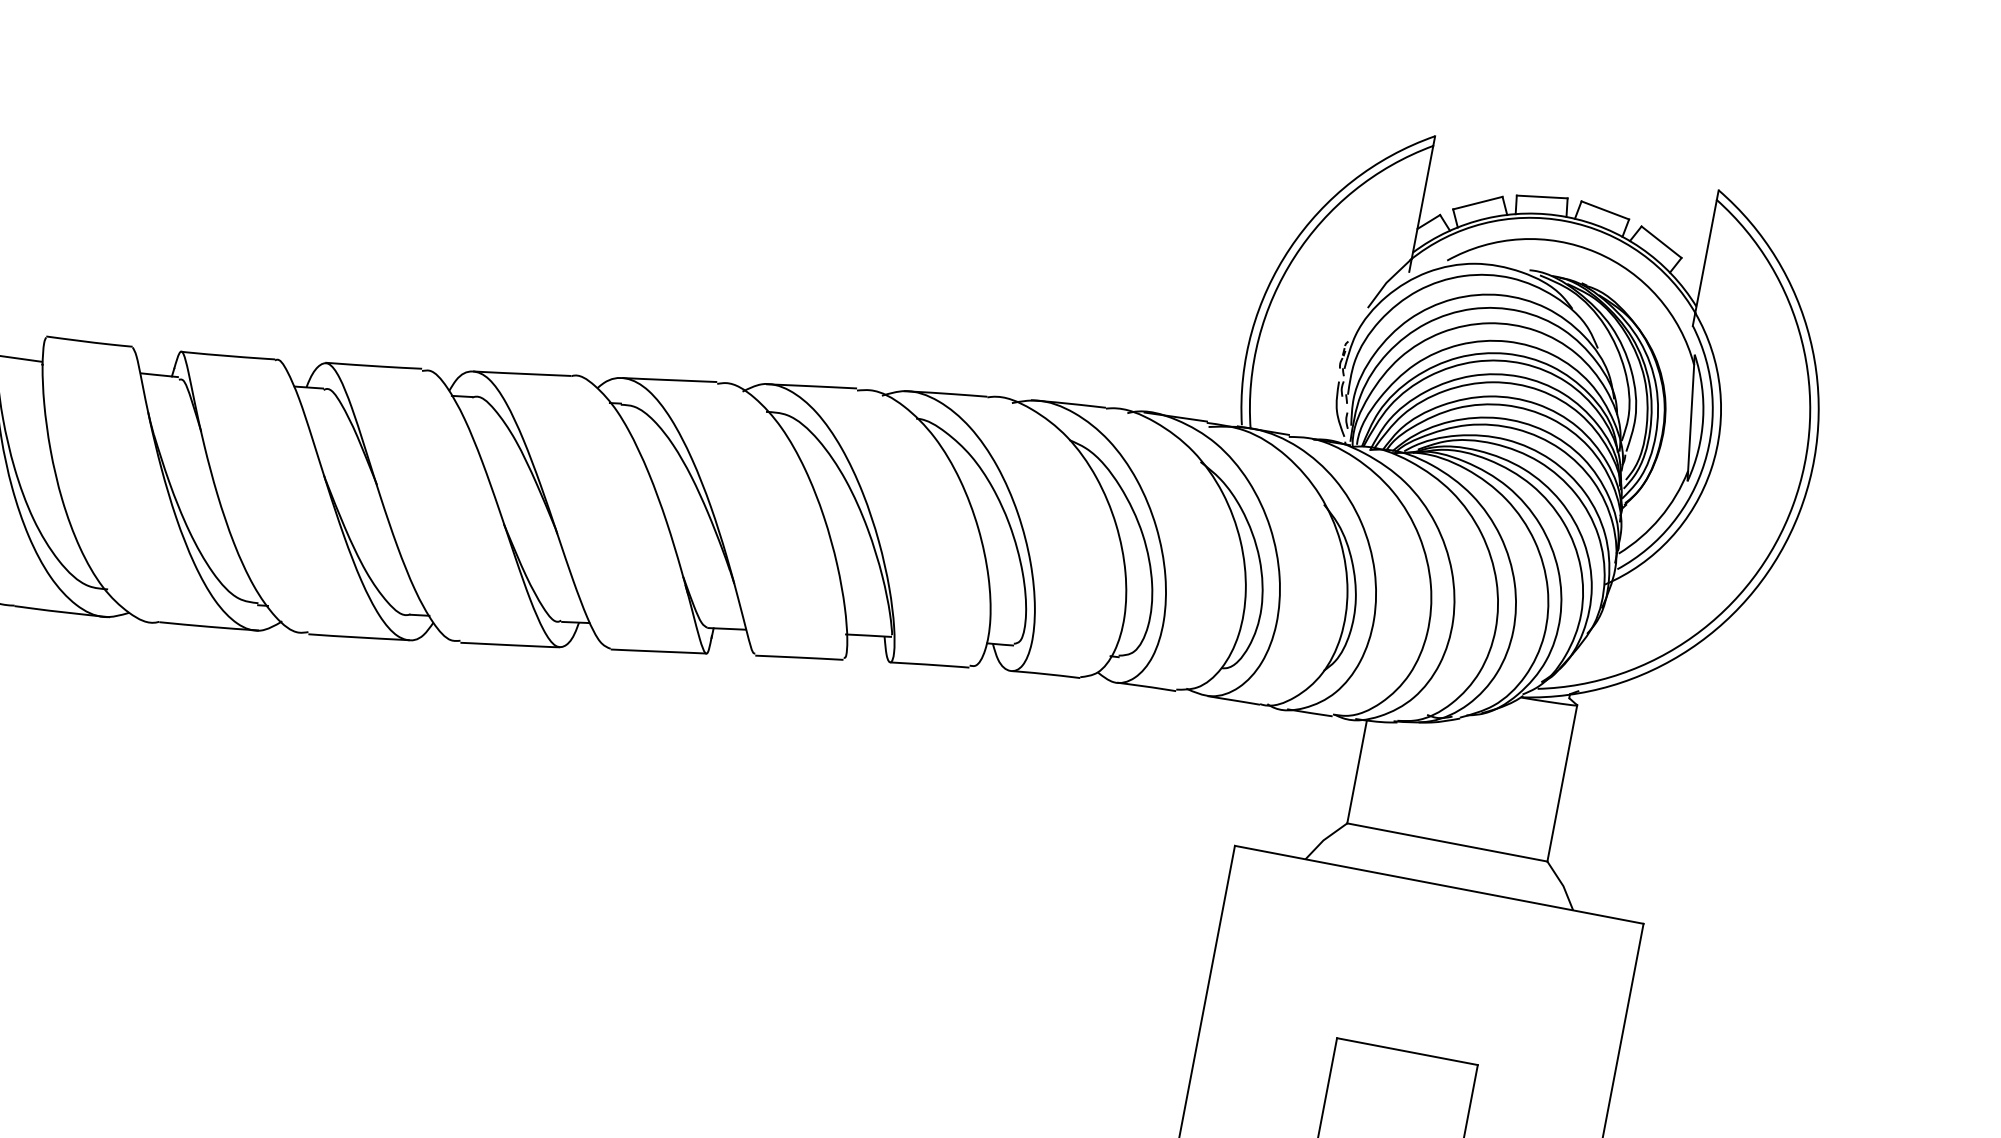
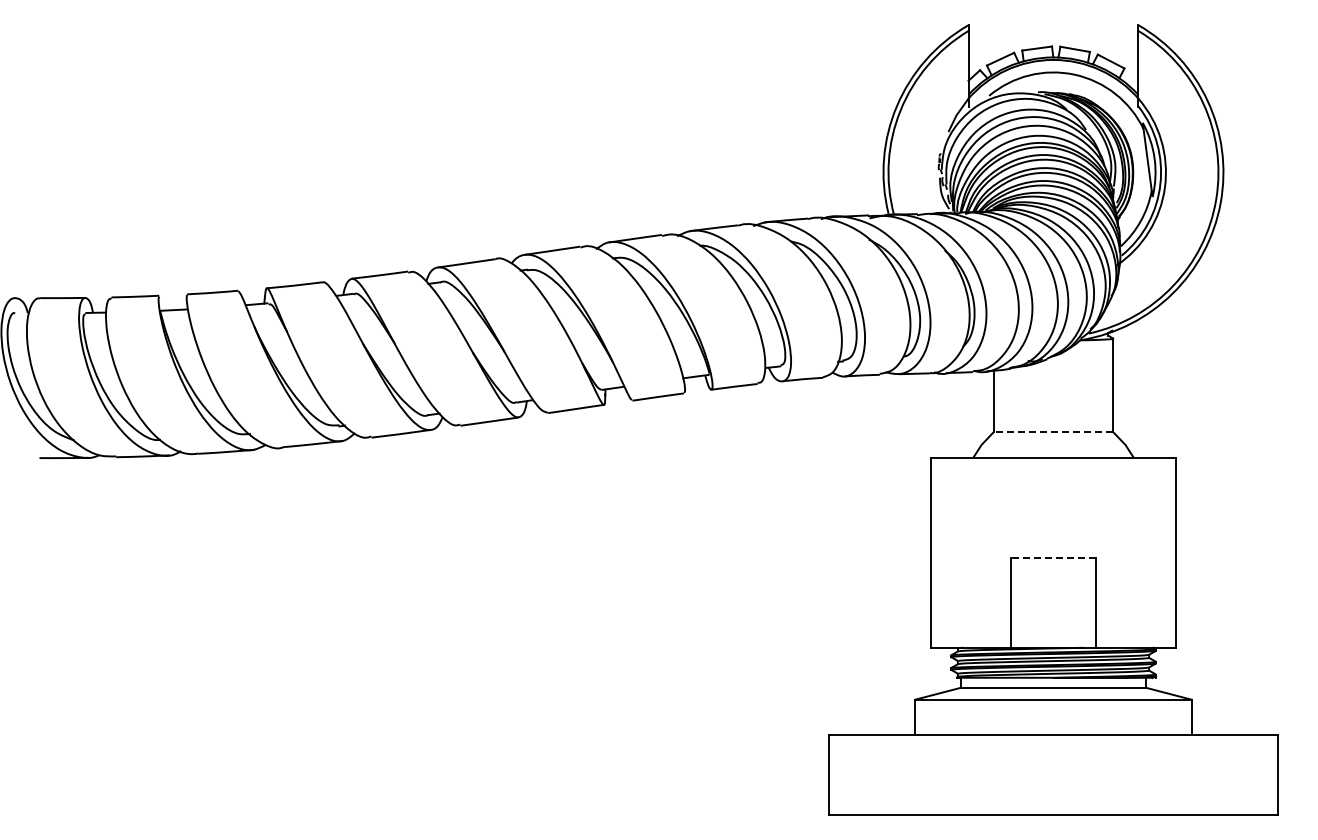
line: (1447, 842) -> (1053, 432), solid -> dashed
line: (1405, 1050) -> (1052, 557), solid -> dashed

